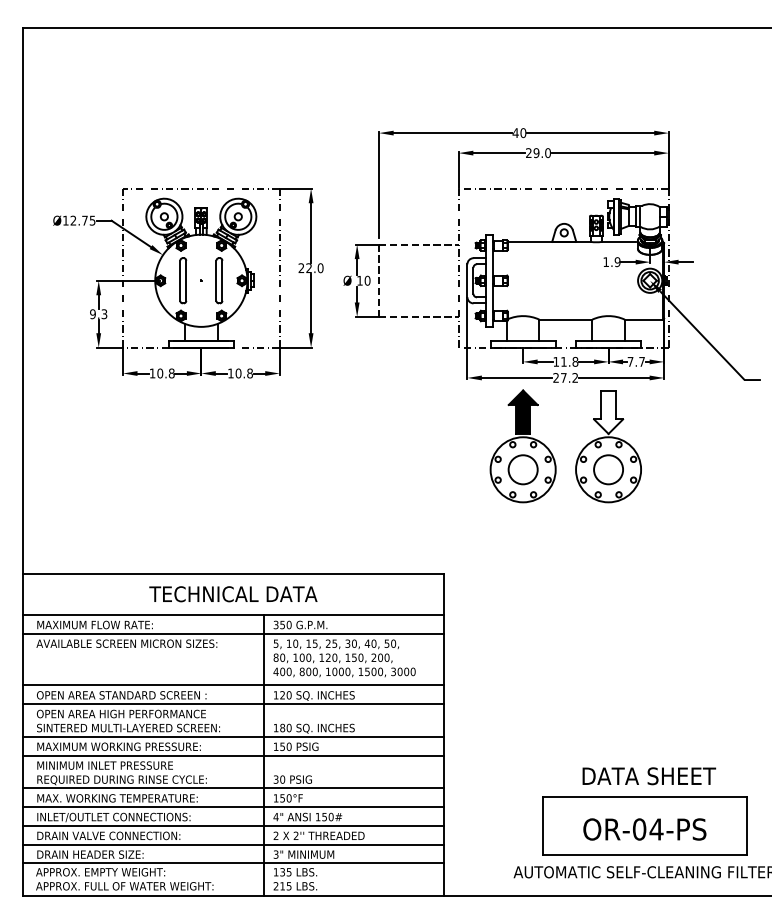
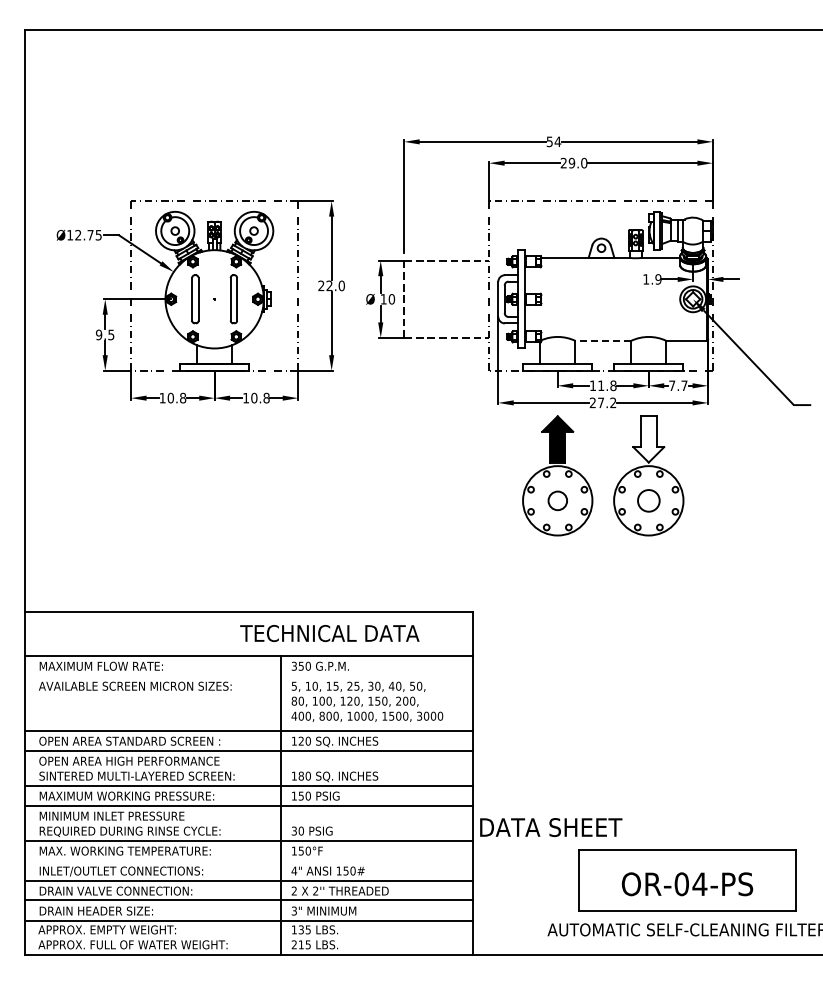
text: (519, 132) -> (553, 141), 40 -> 54
text: (104, 313) -> (111, 334), 9.3 -> 9.5
line: (565, 319) -> (602, 340), solid -> dashed
circle: (522, 469) -> (557, 500), size x0.6
circle: (608, 469) -> (648, 500), size x0.7
text: (233, 594) -> (329, 633), moved
line: (233, 633) -> (248, 675), removed
text: (649, 776) -> (551, 827), moved
line: (233, 807) -> (248, 860), removed

